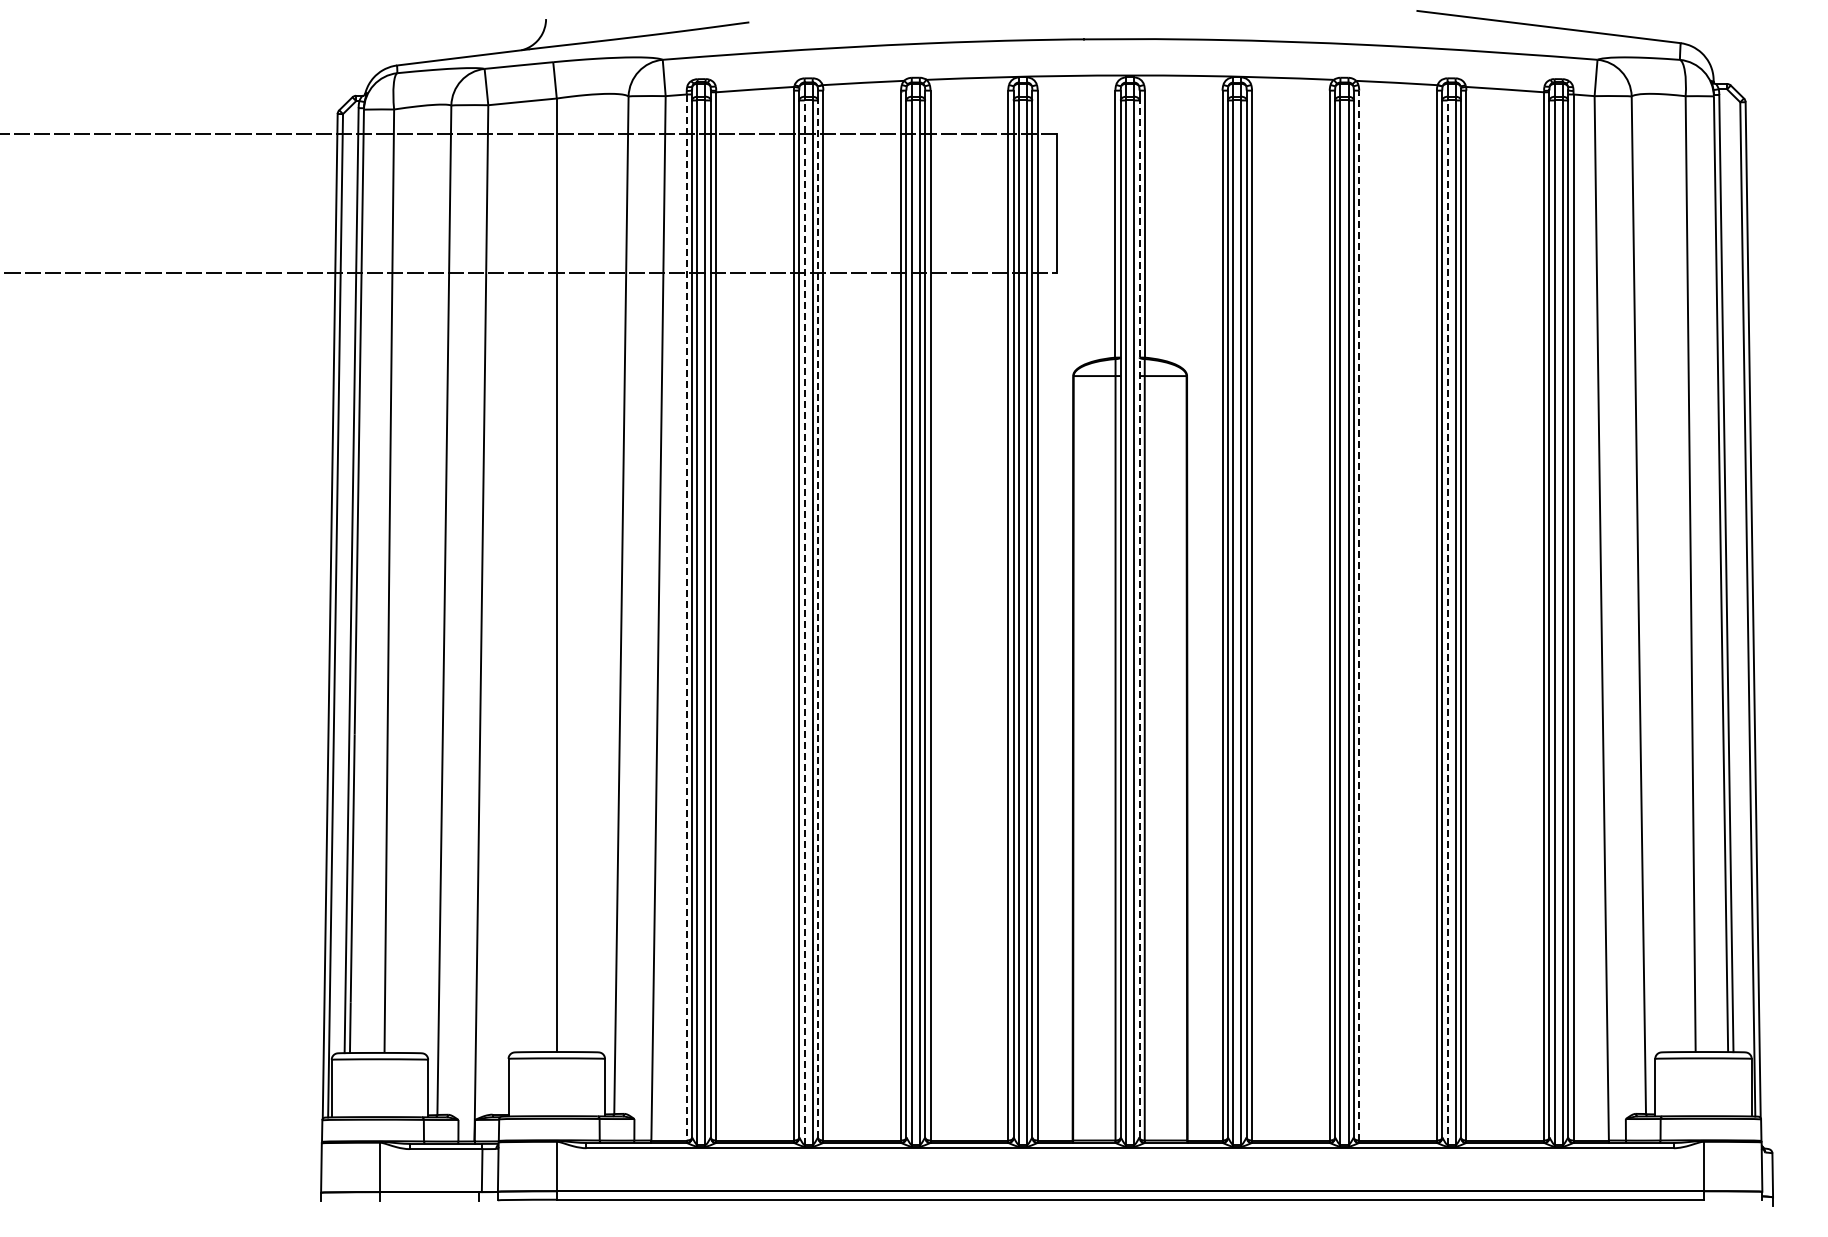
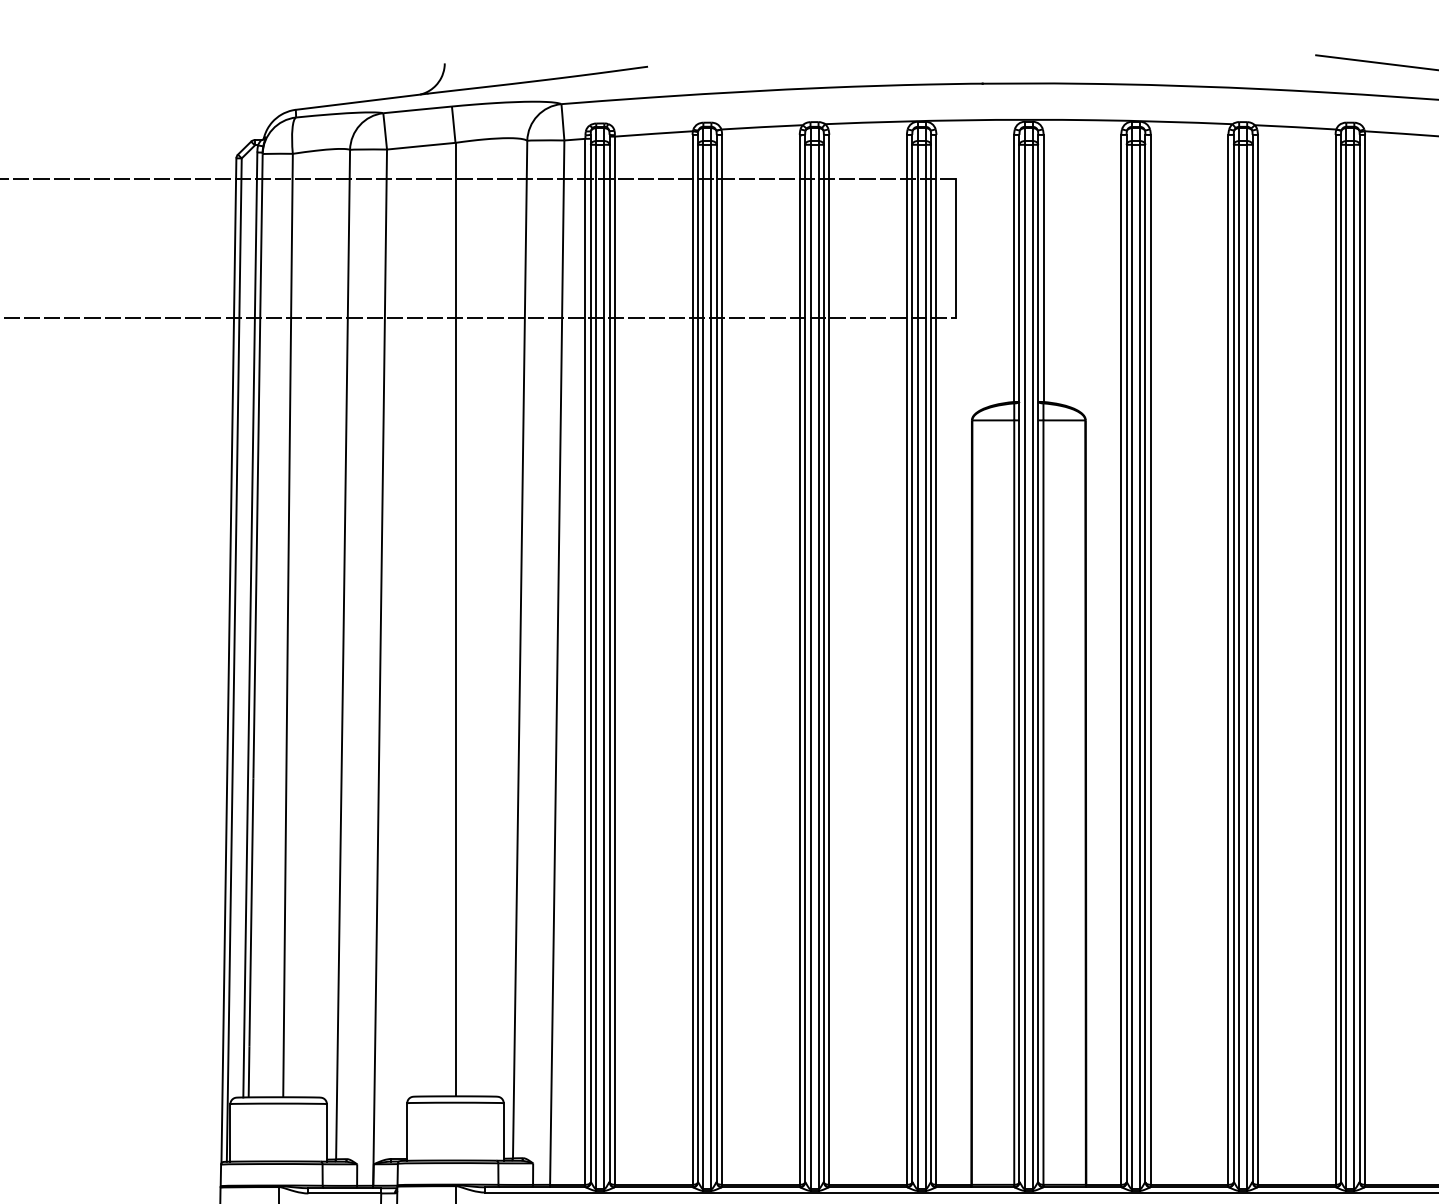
line: (1359, 615) -> (1258, 659), dashed -> solid
line: (686, 618) -> (585, 662), dashed -> solid
line: (818, 619) -> (717, 663), dashed -> solid
line: (1139, 619) -> (1038, 663), dashed -> solid
line: (804, 622) -> (703, 666), dashed -> solid
line: (1447, 622) -> (1346, 666), dashed -> solid

